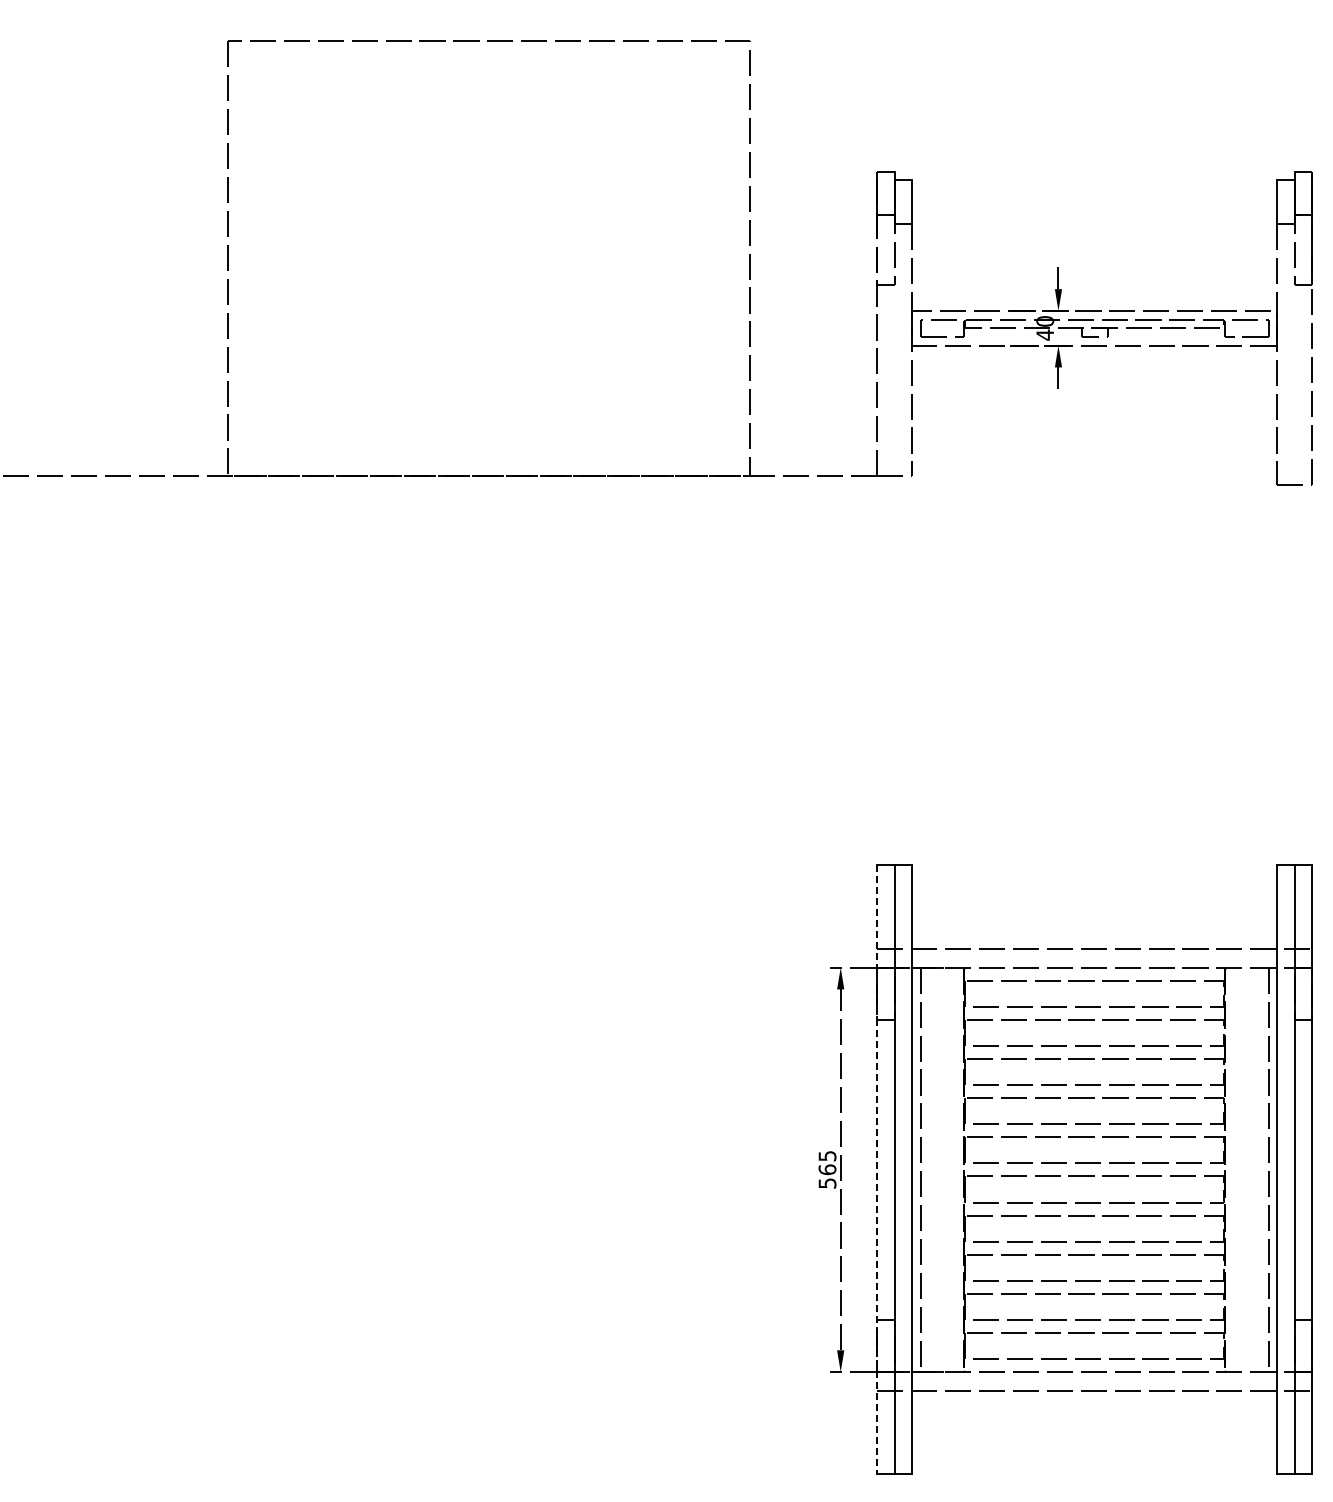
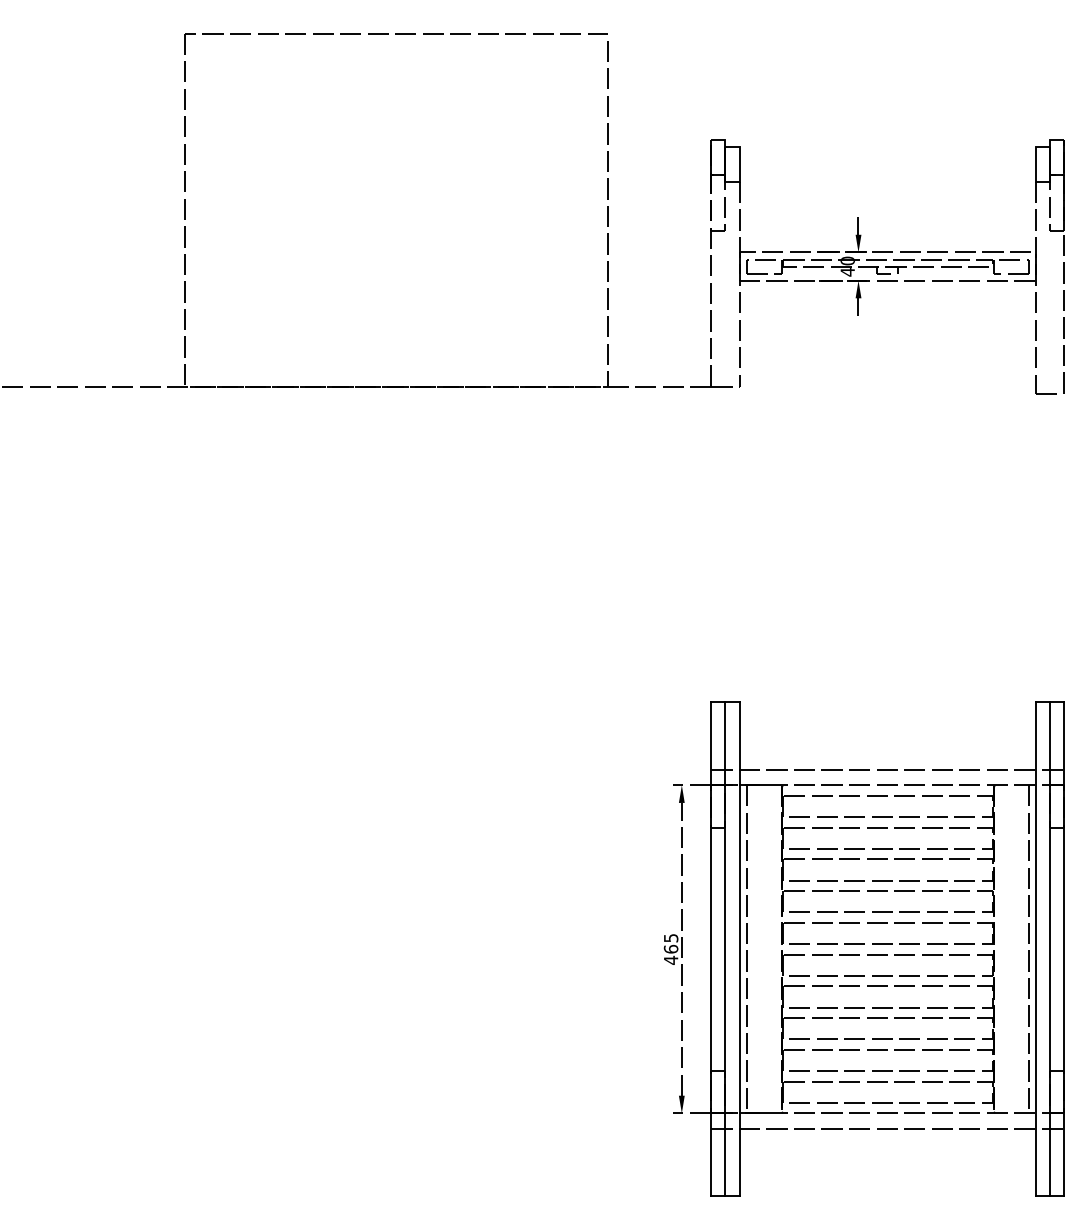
line: (877, 1170) -> (711, 949), dashed -> solid
text: (827, 1183) -> (671, 960), 565 -> 465

